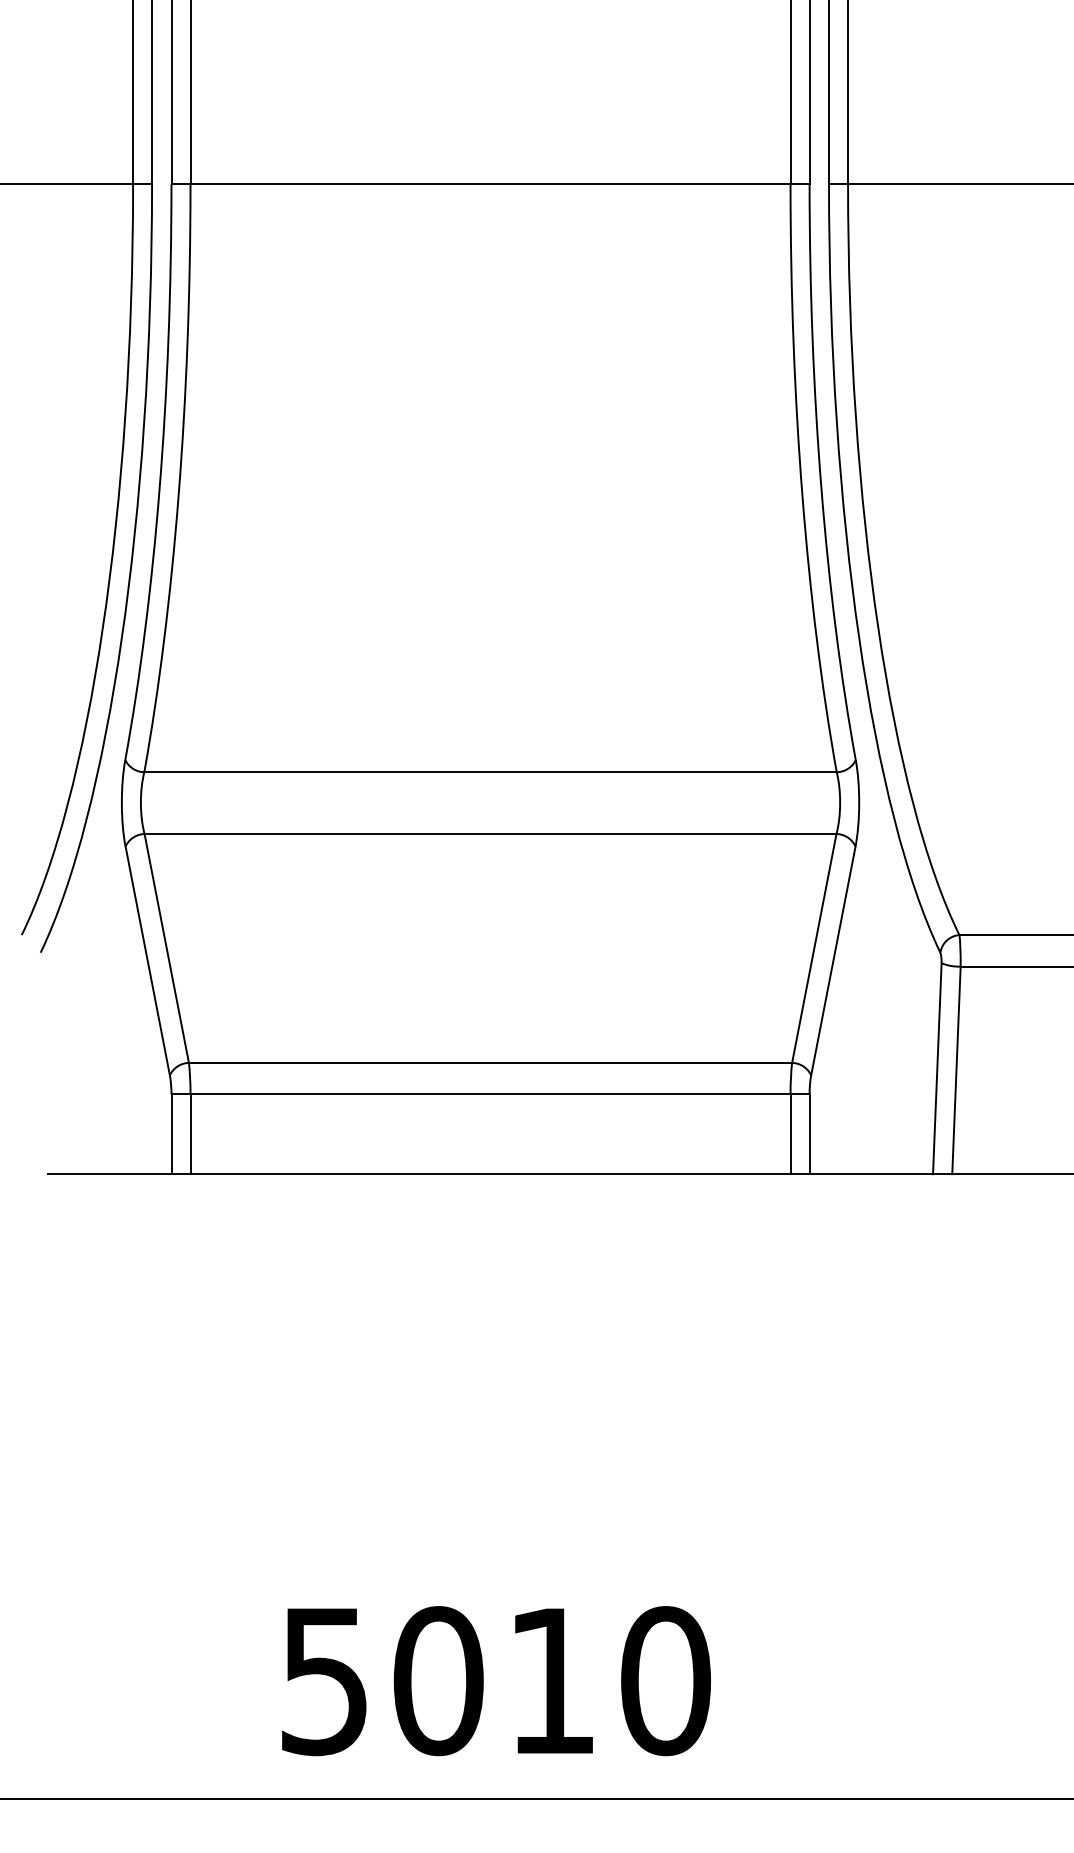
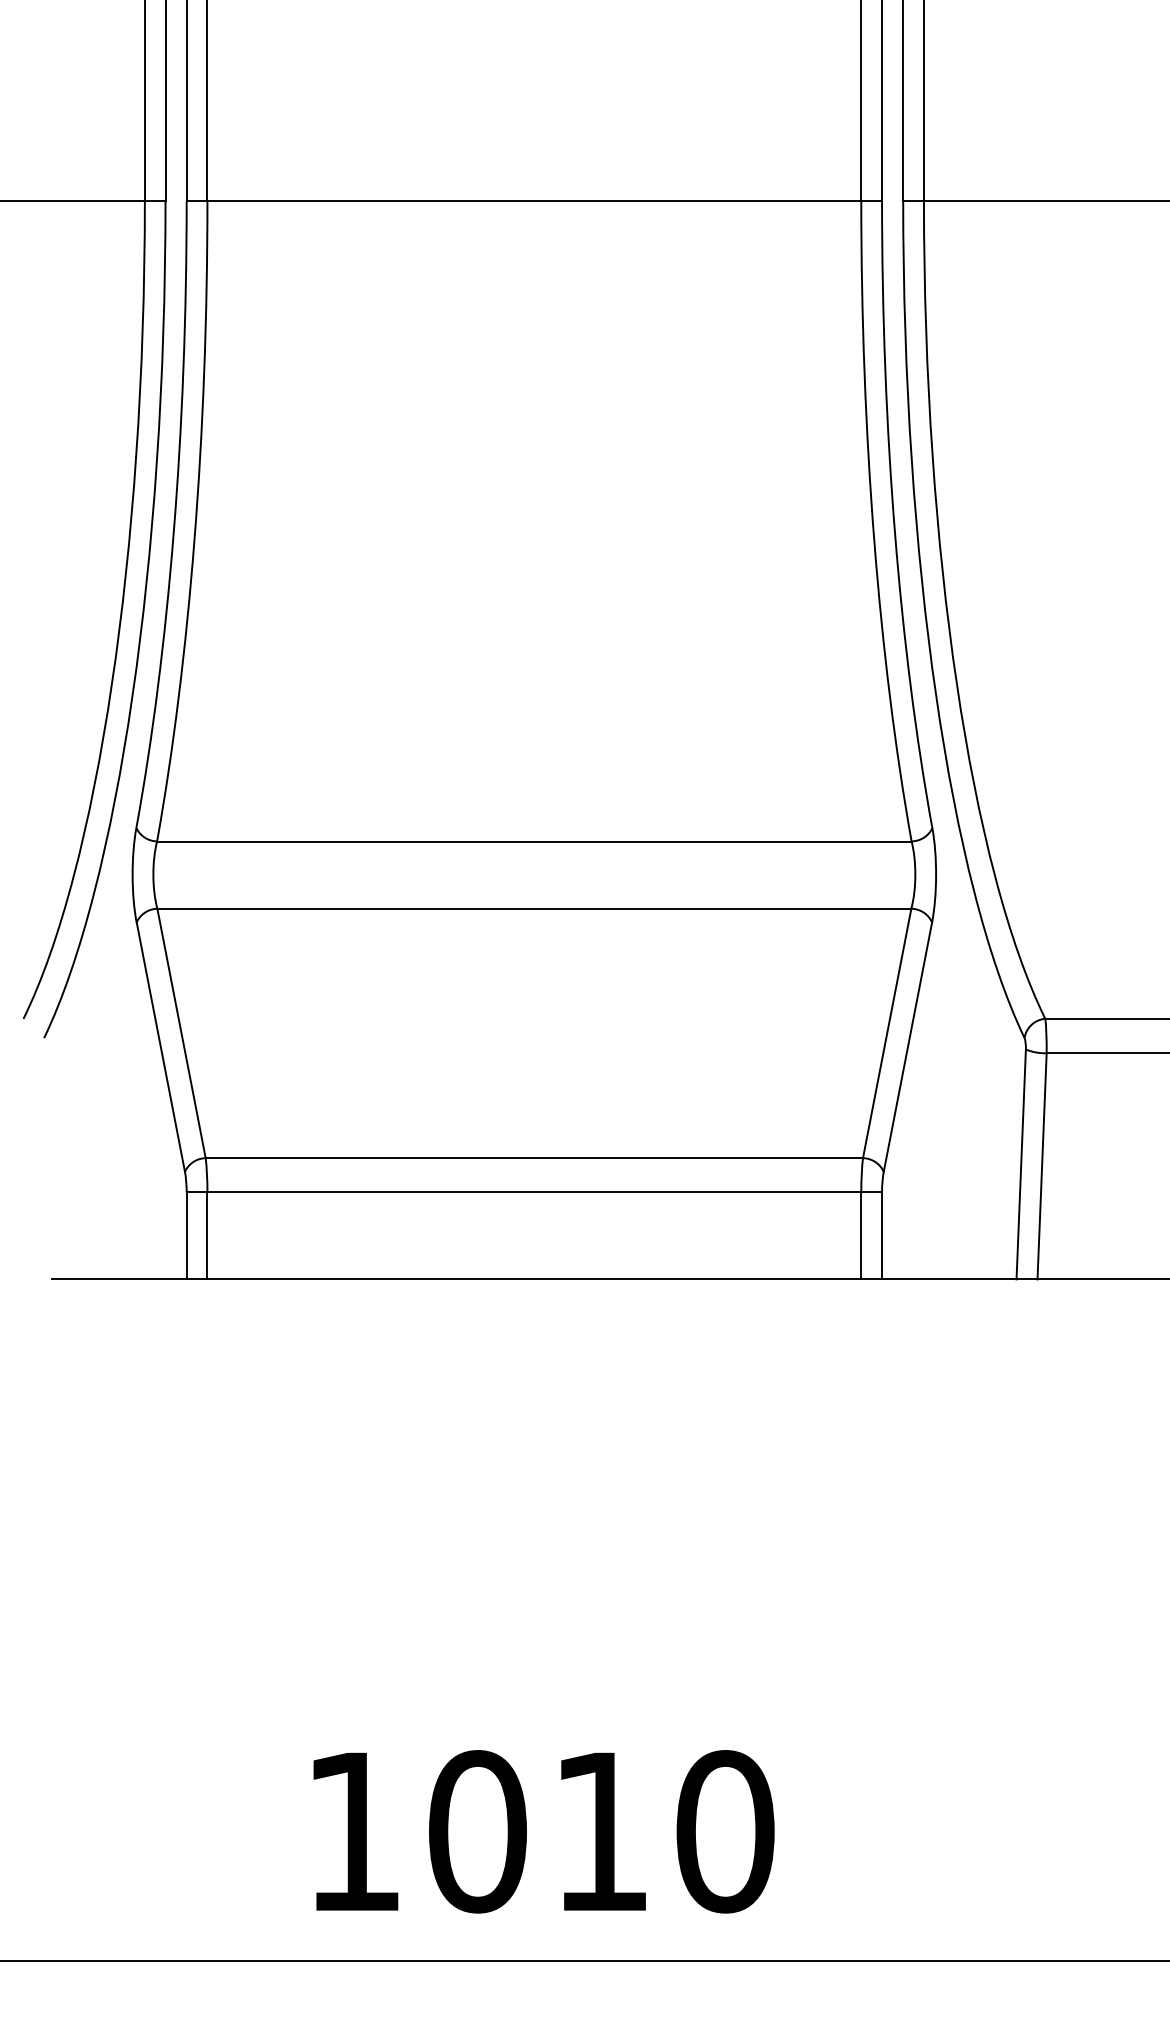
text: (324, 1682) -> (353, 1833), 5010 -> 1010

